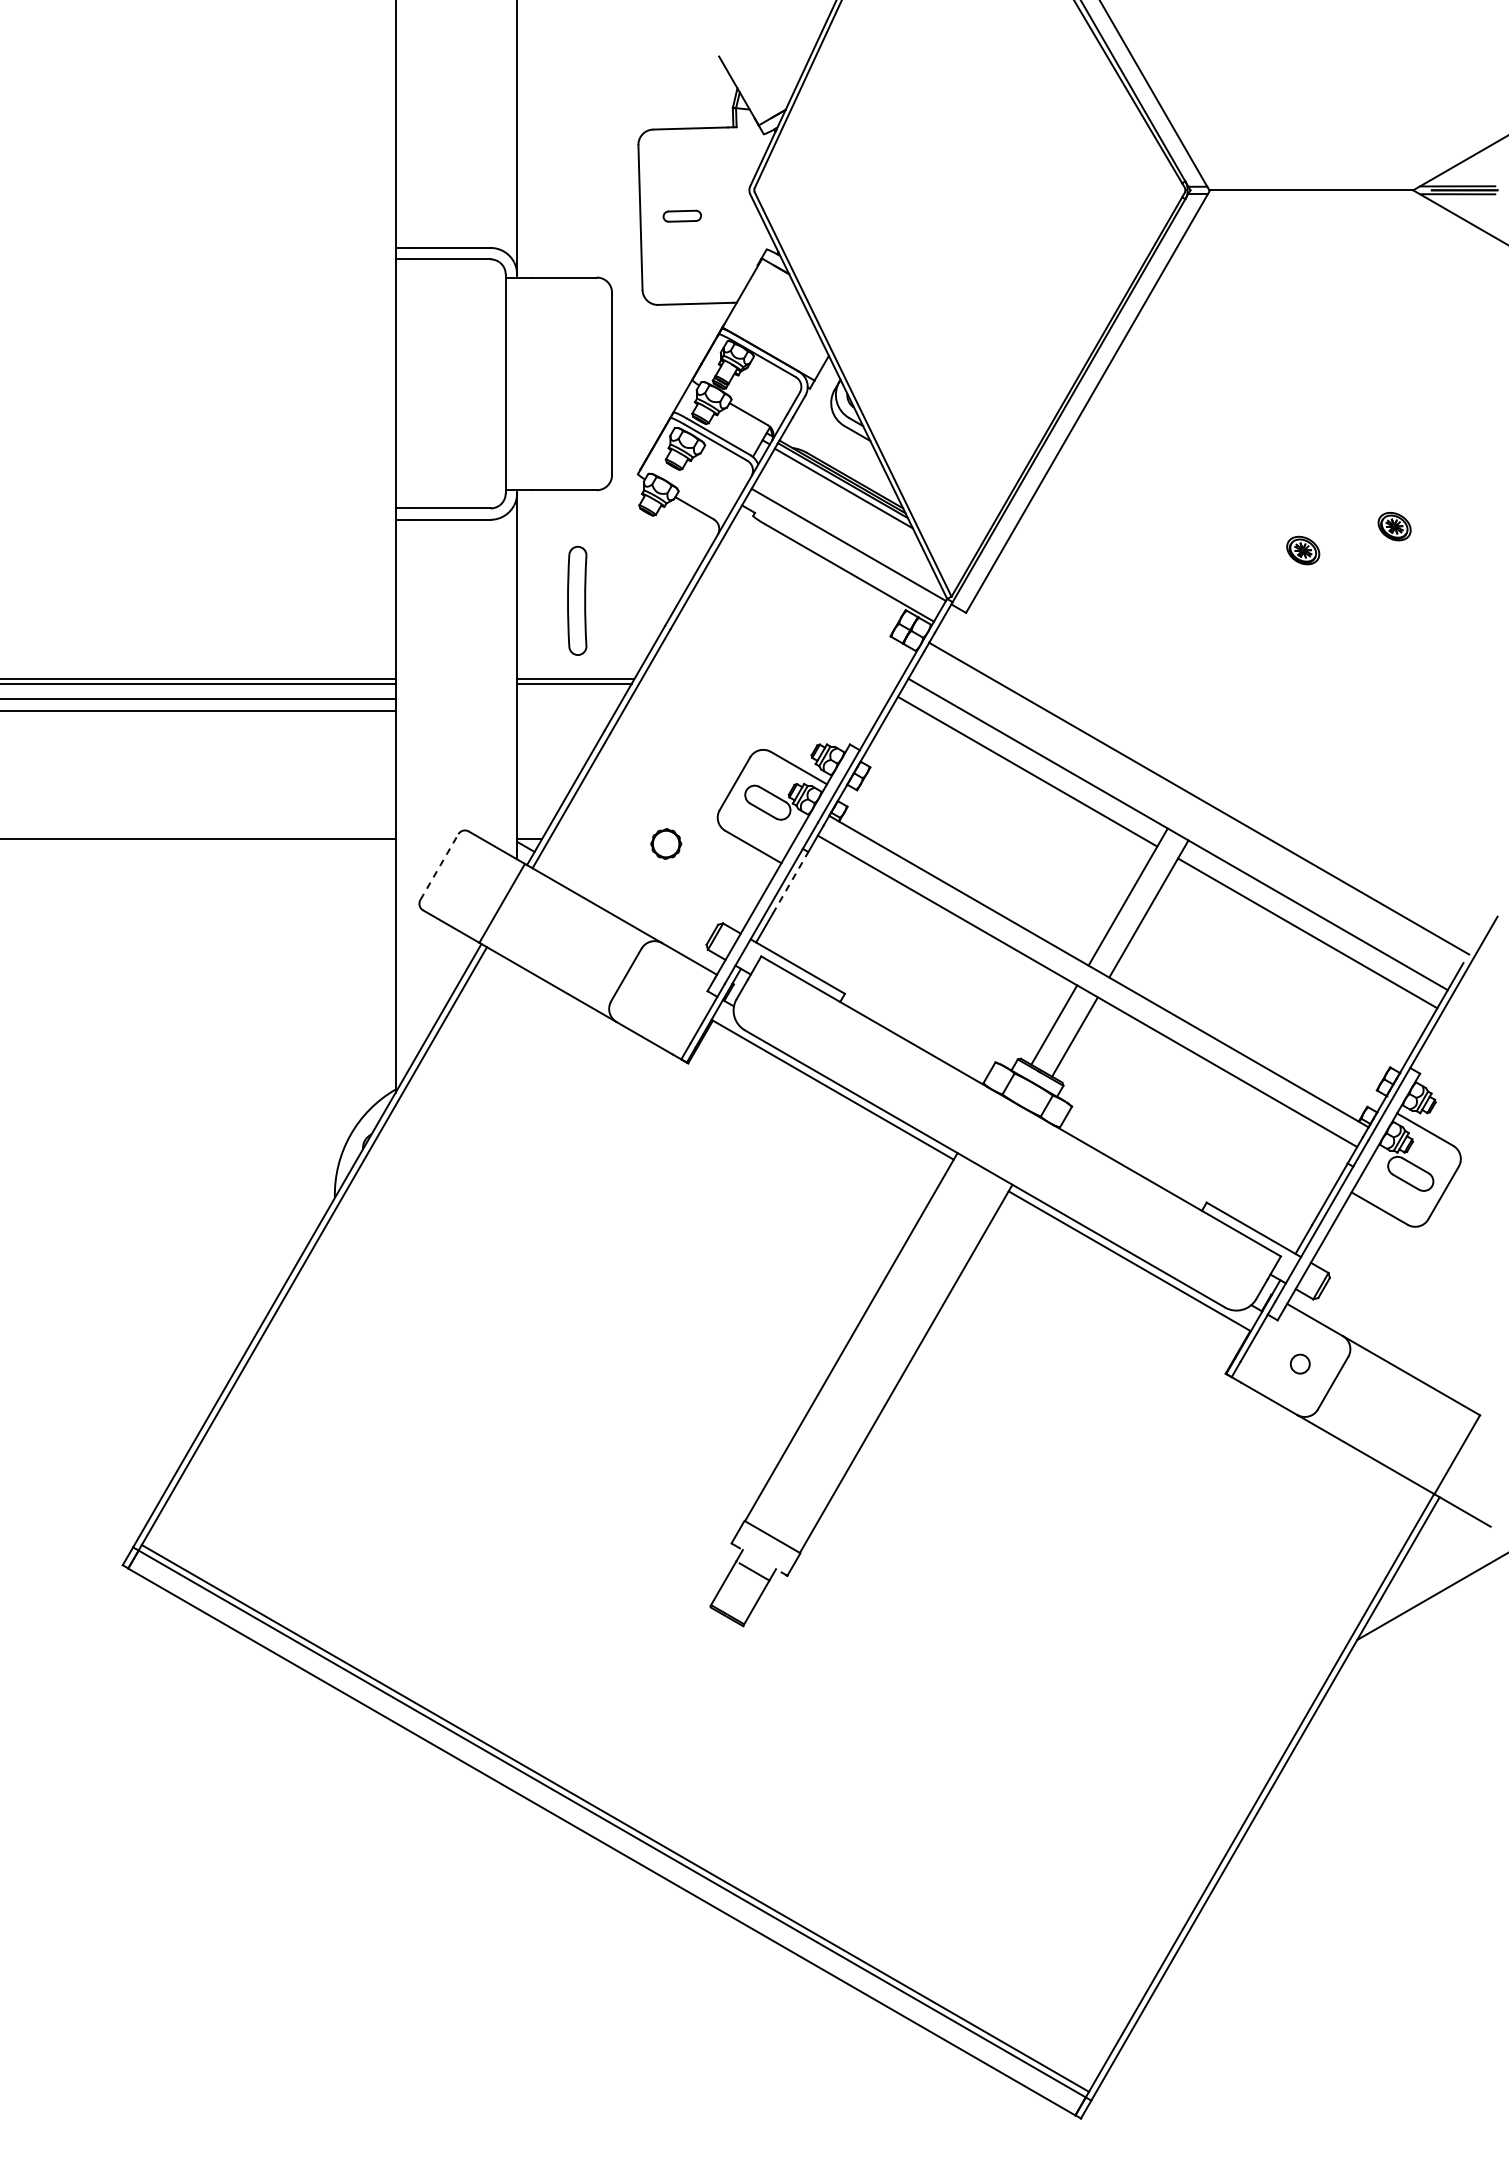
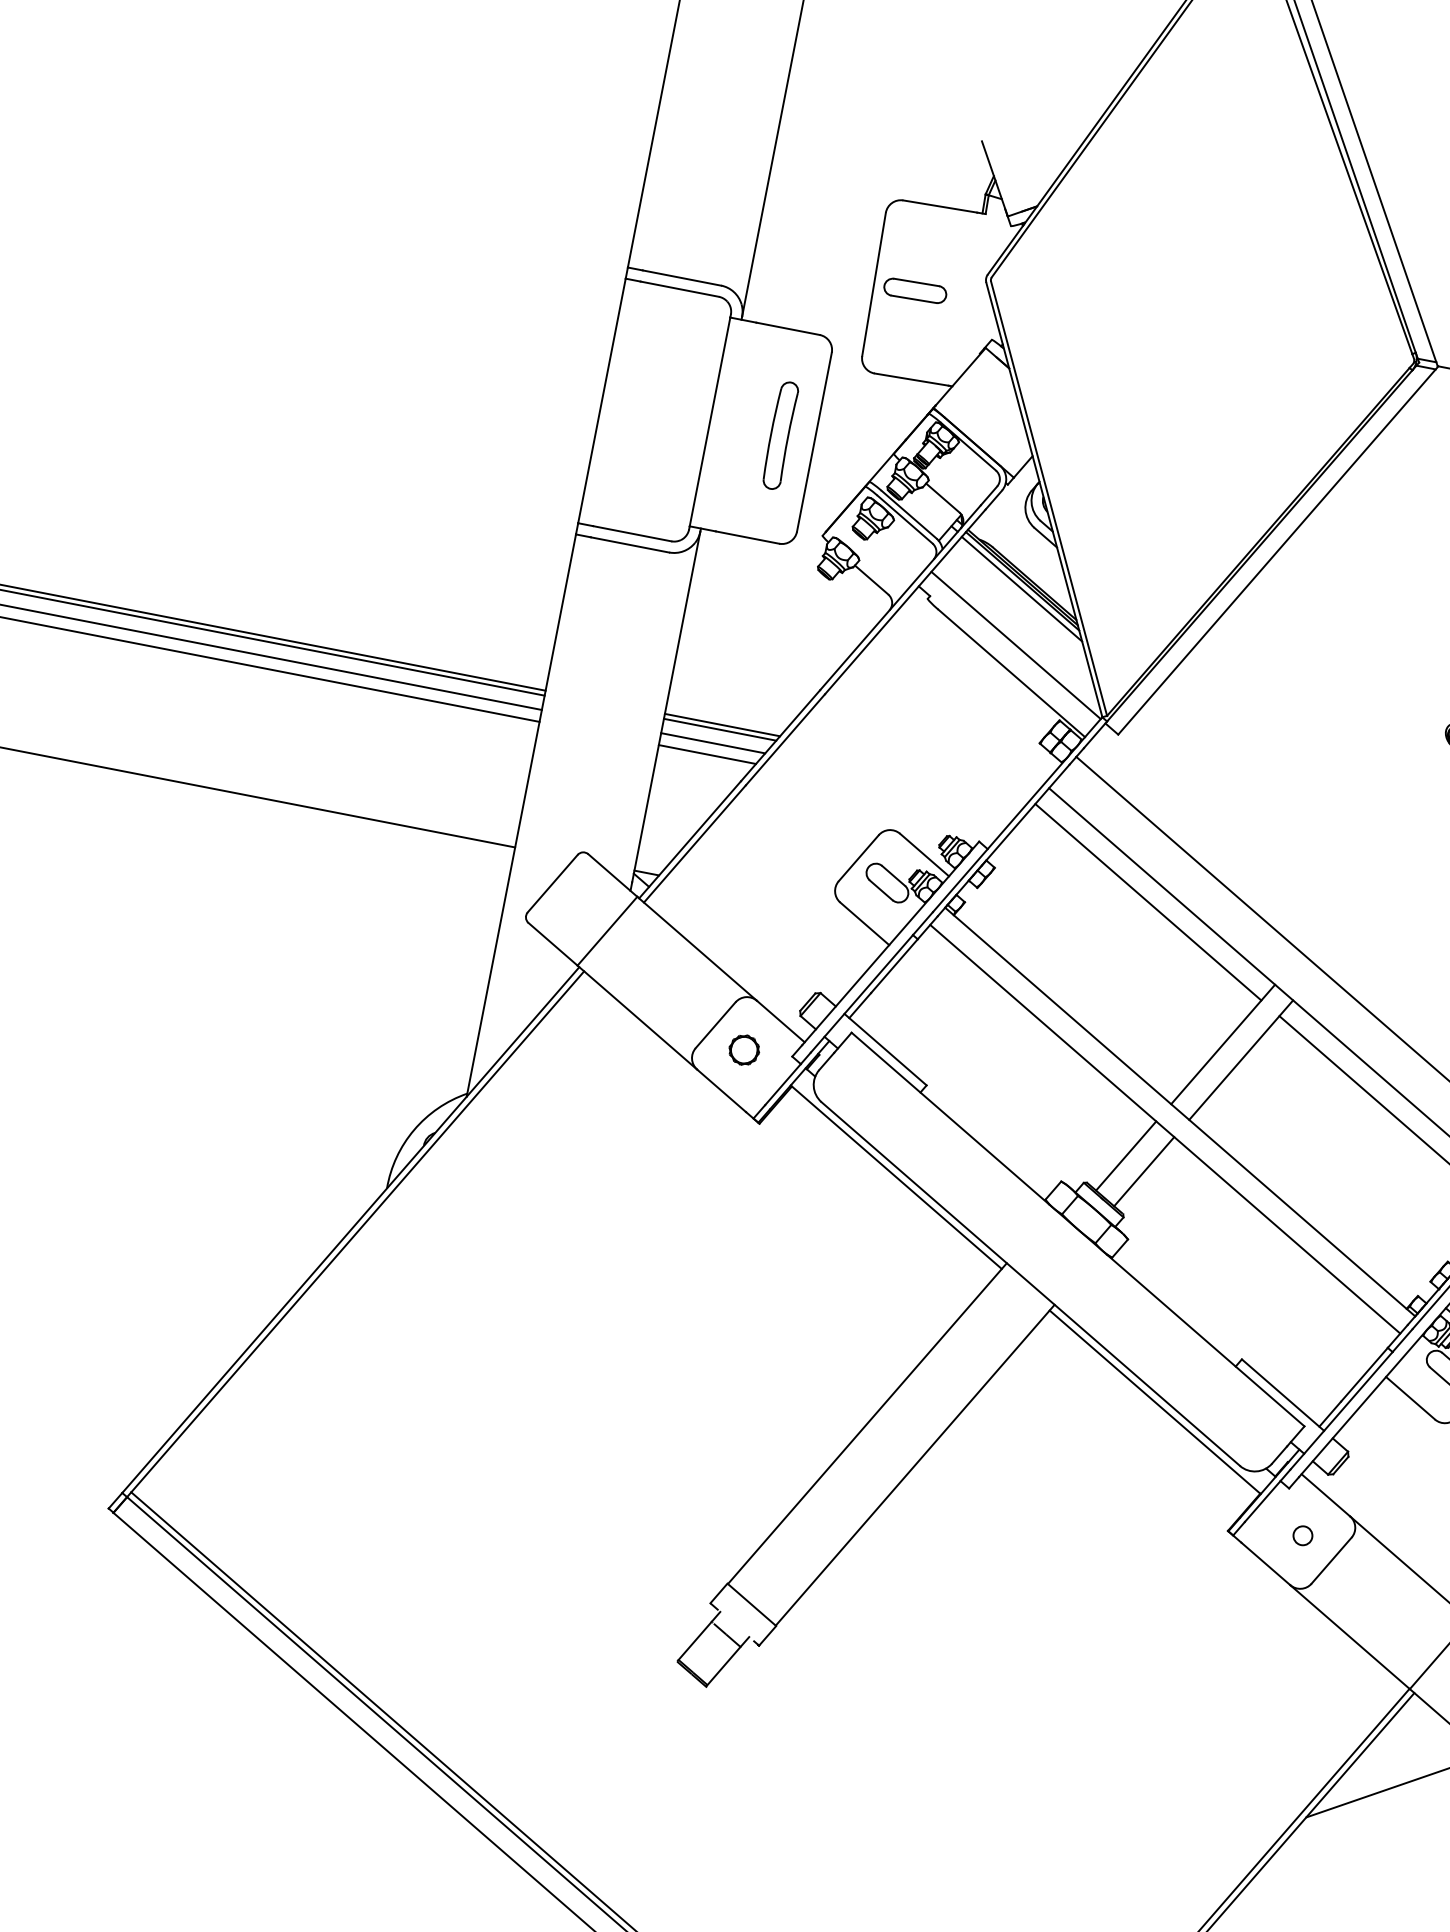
part: (682, 216) -> (915, 291), size x1.67
part: (577, 600) -> (780, 435), moved
line: (570, 698) -> (713, 743), added
line: (566, 710) -> (707, 754), added
part: (666, 843) -> (744, 1049), moved
line: (439, 867) -> (552, 884), dashed -> solid
line: (790, 882) -> (894, 965), dashed -> solid

